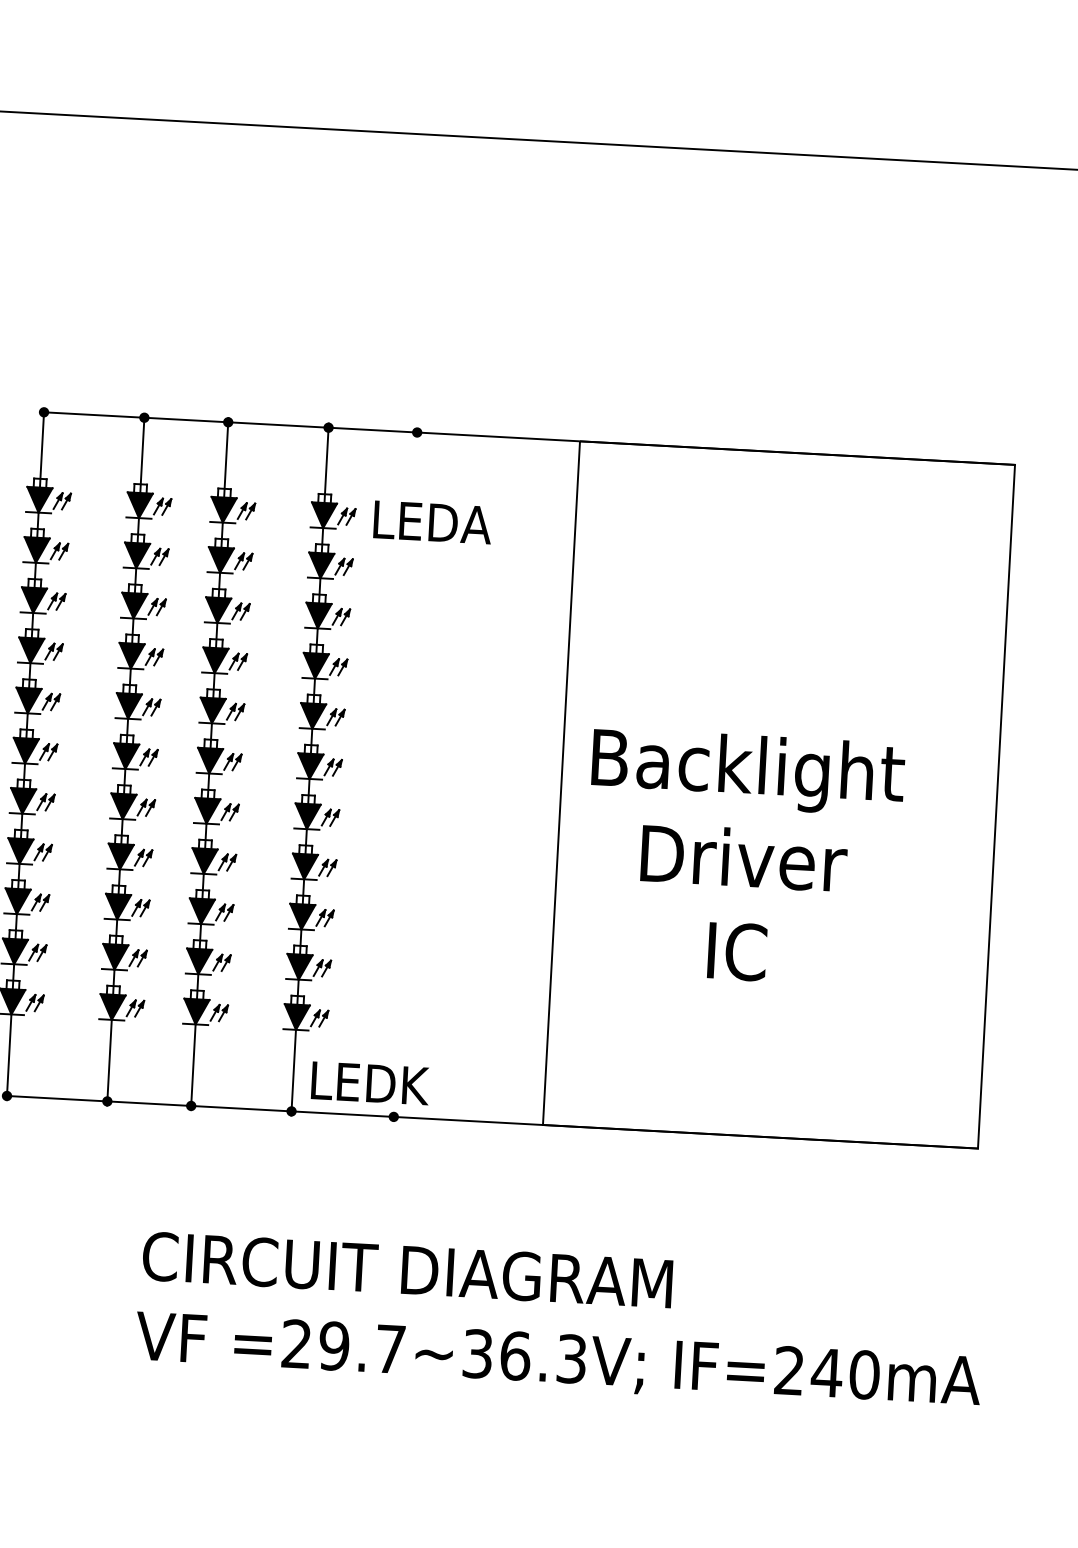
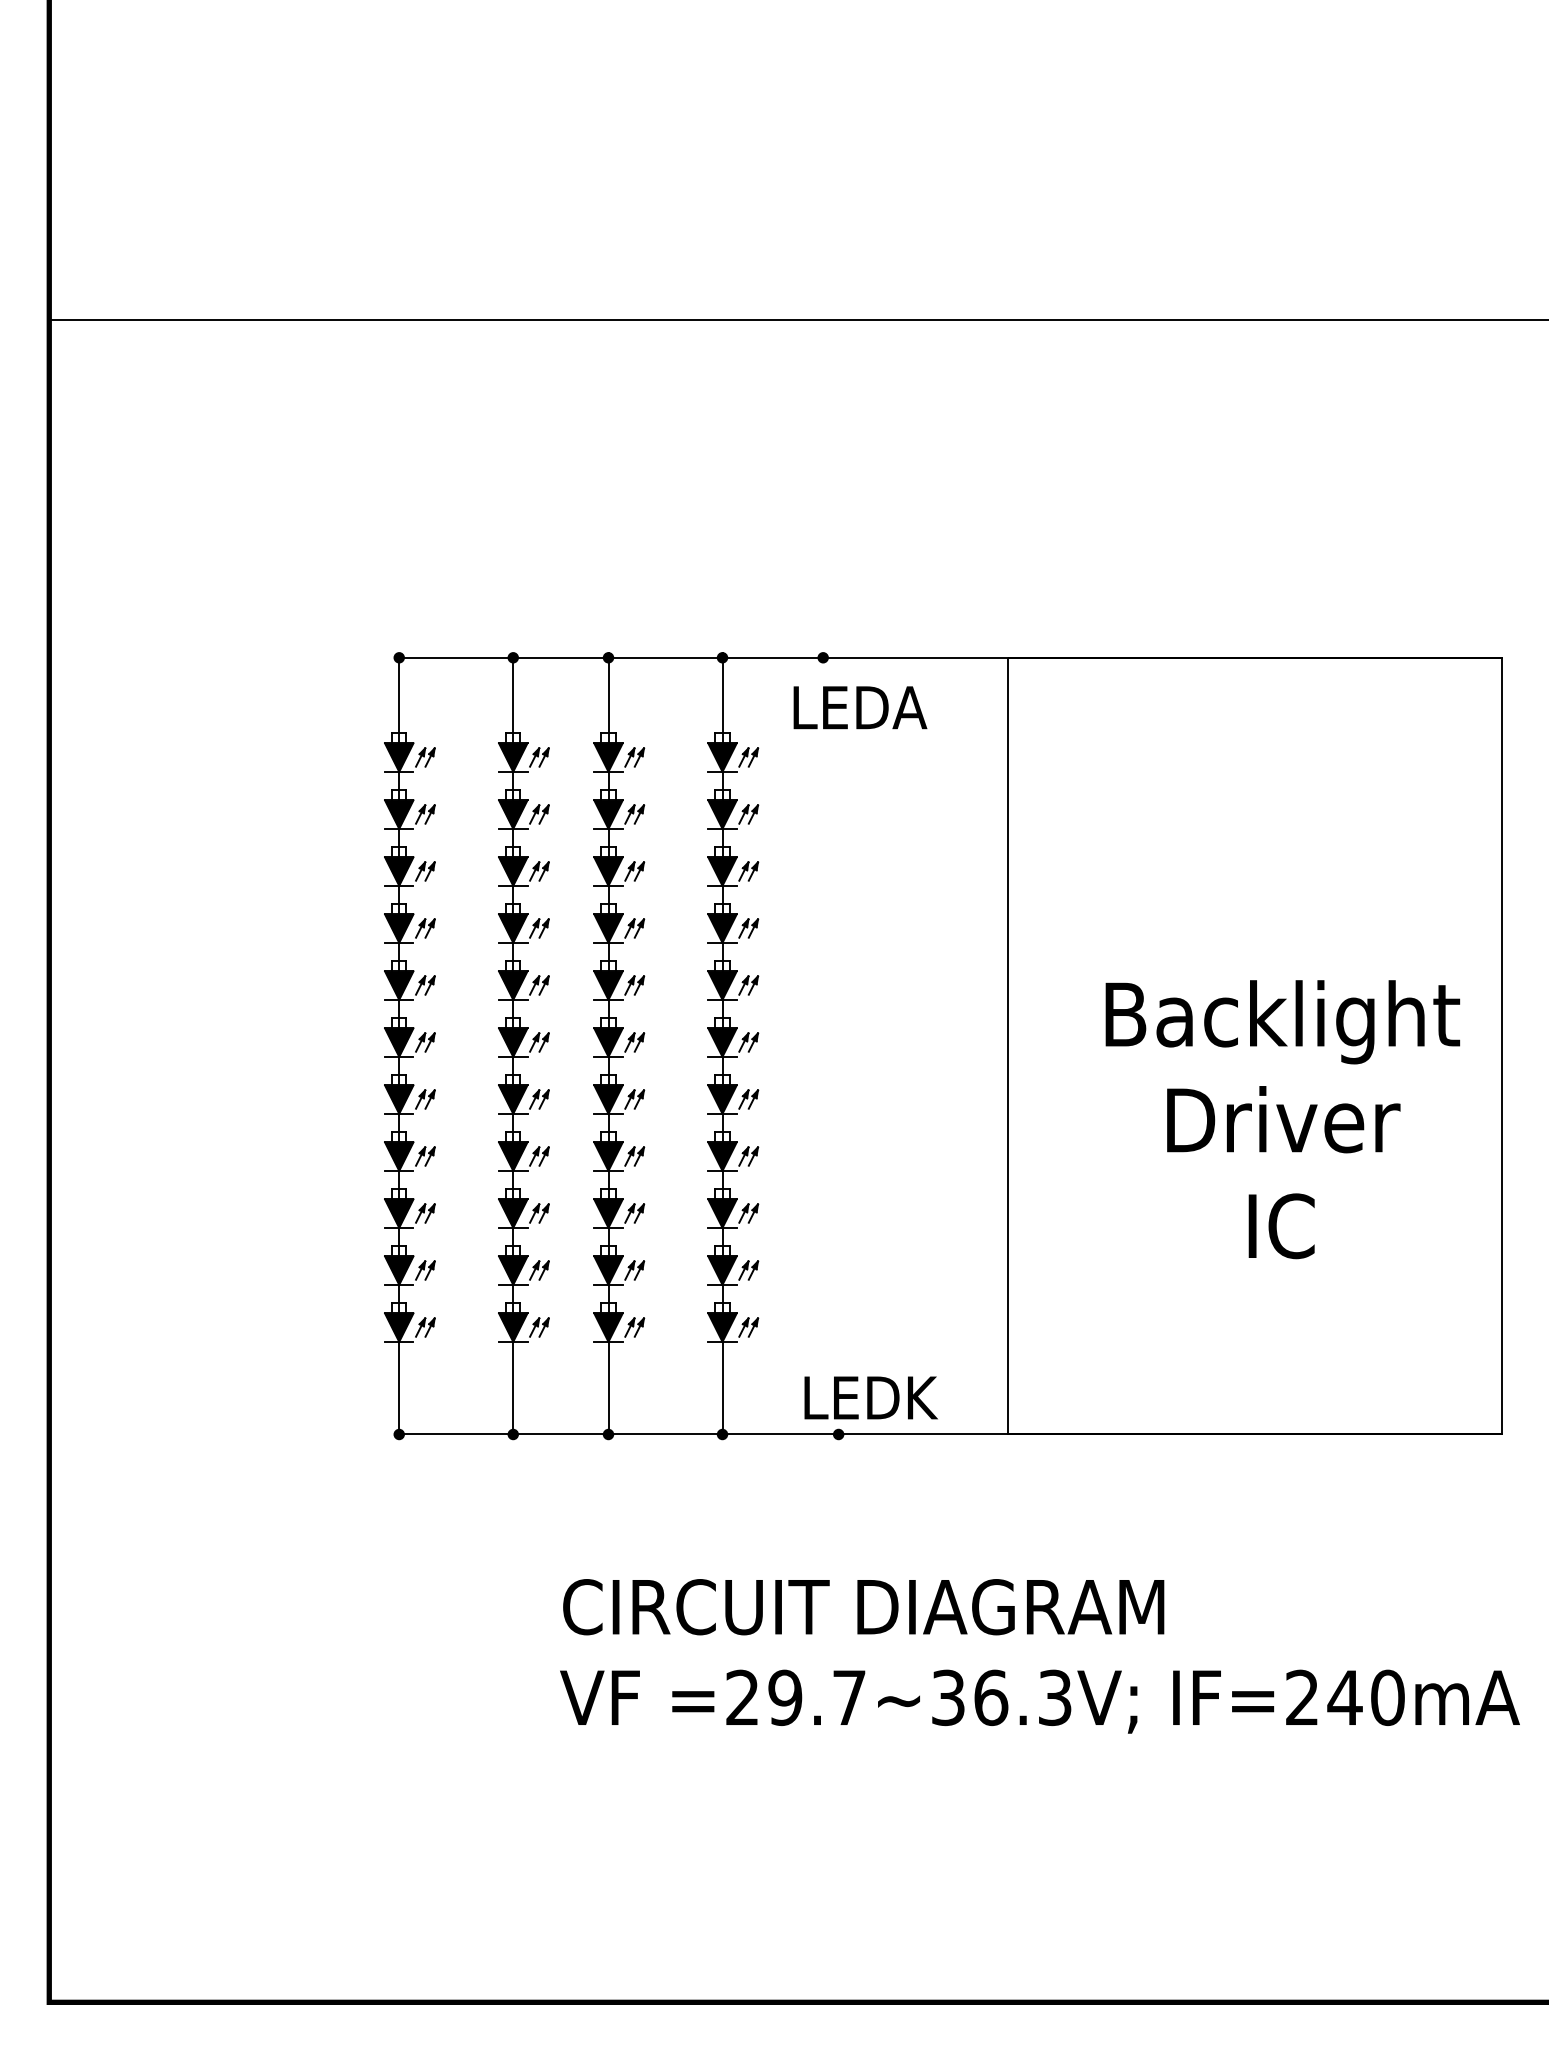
text: (432, 522) -> (860, 707), moved
text: (743, 857) -> (1282, 1119), moved
text: (369, 1082) -> (870, 1397), moved

